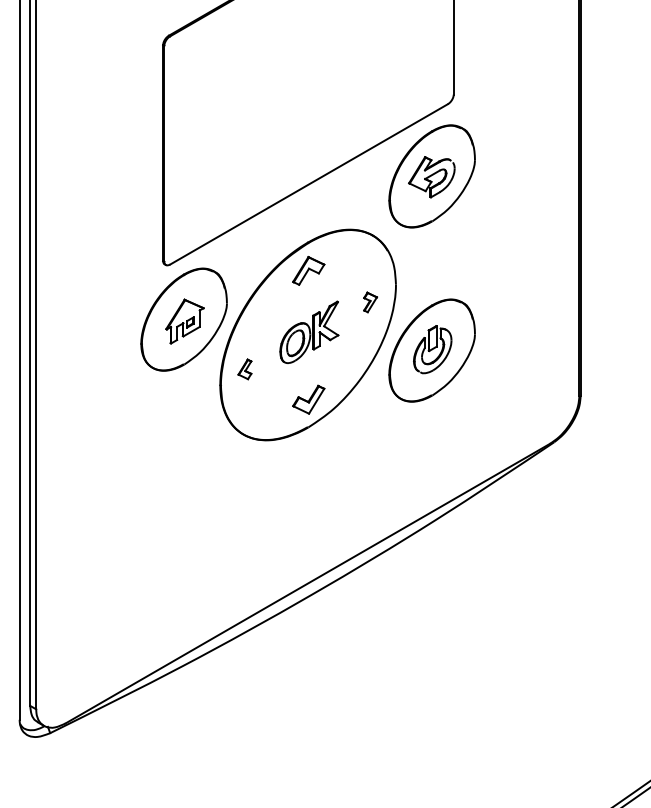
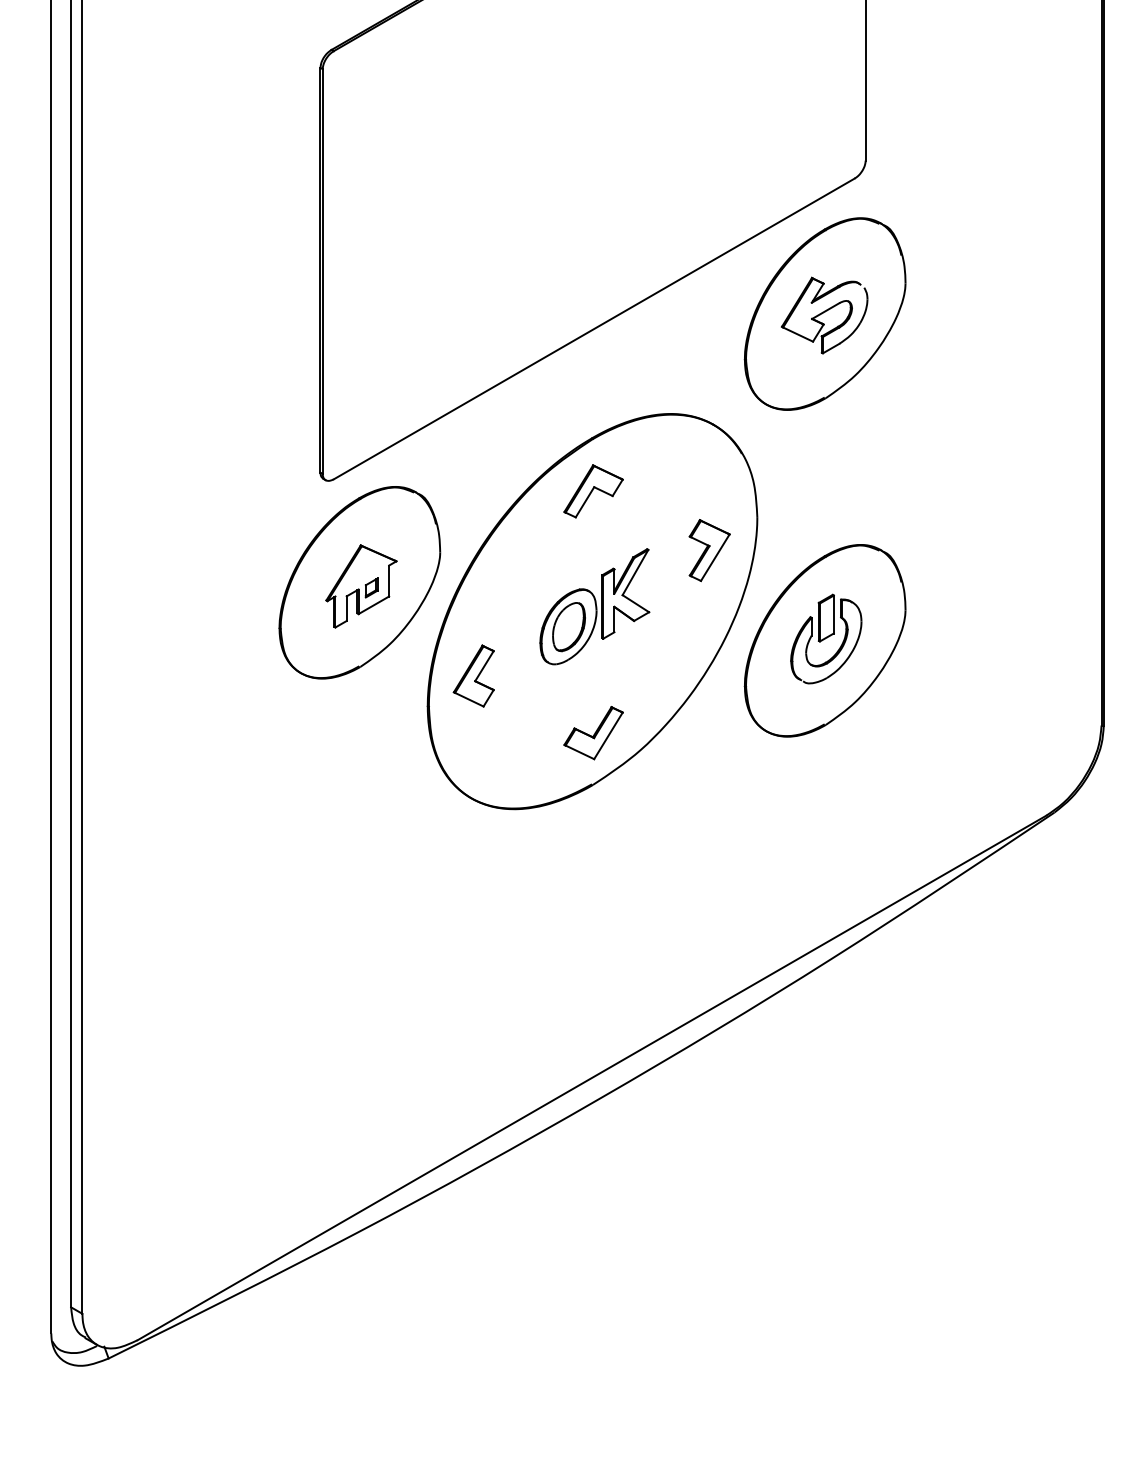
part: (370, 302) -> (709, 550), size x1.67
part: (244, 369) -> (473, 676), size x1.67

